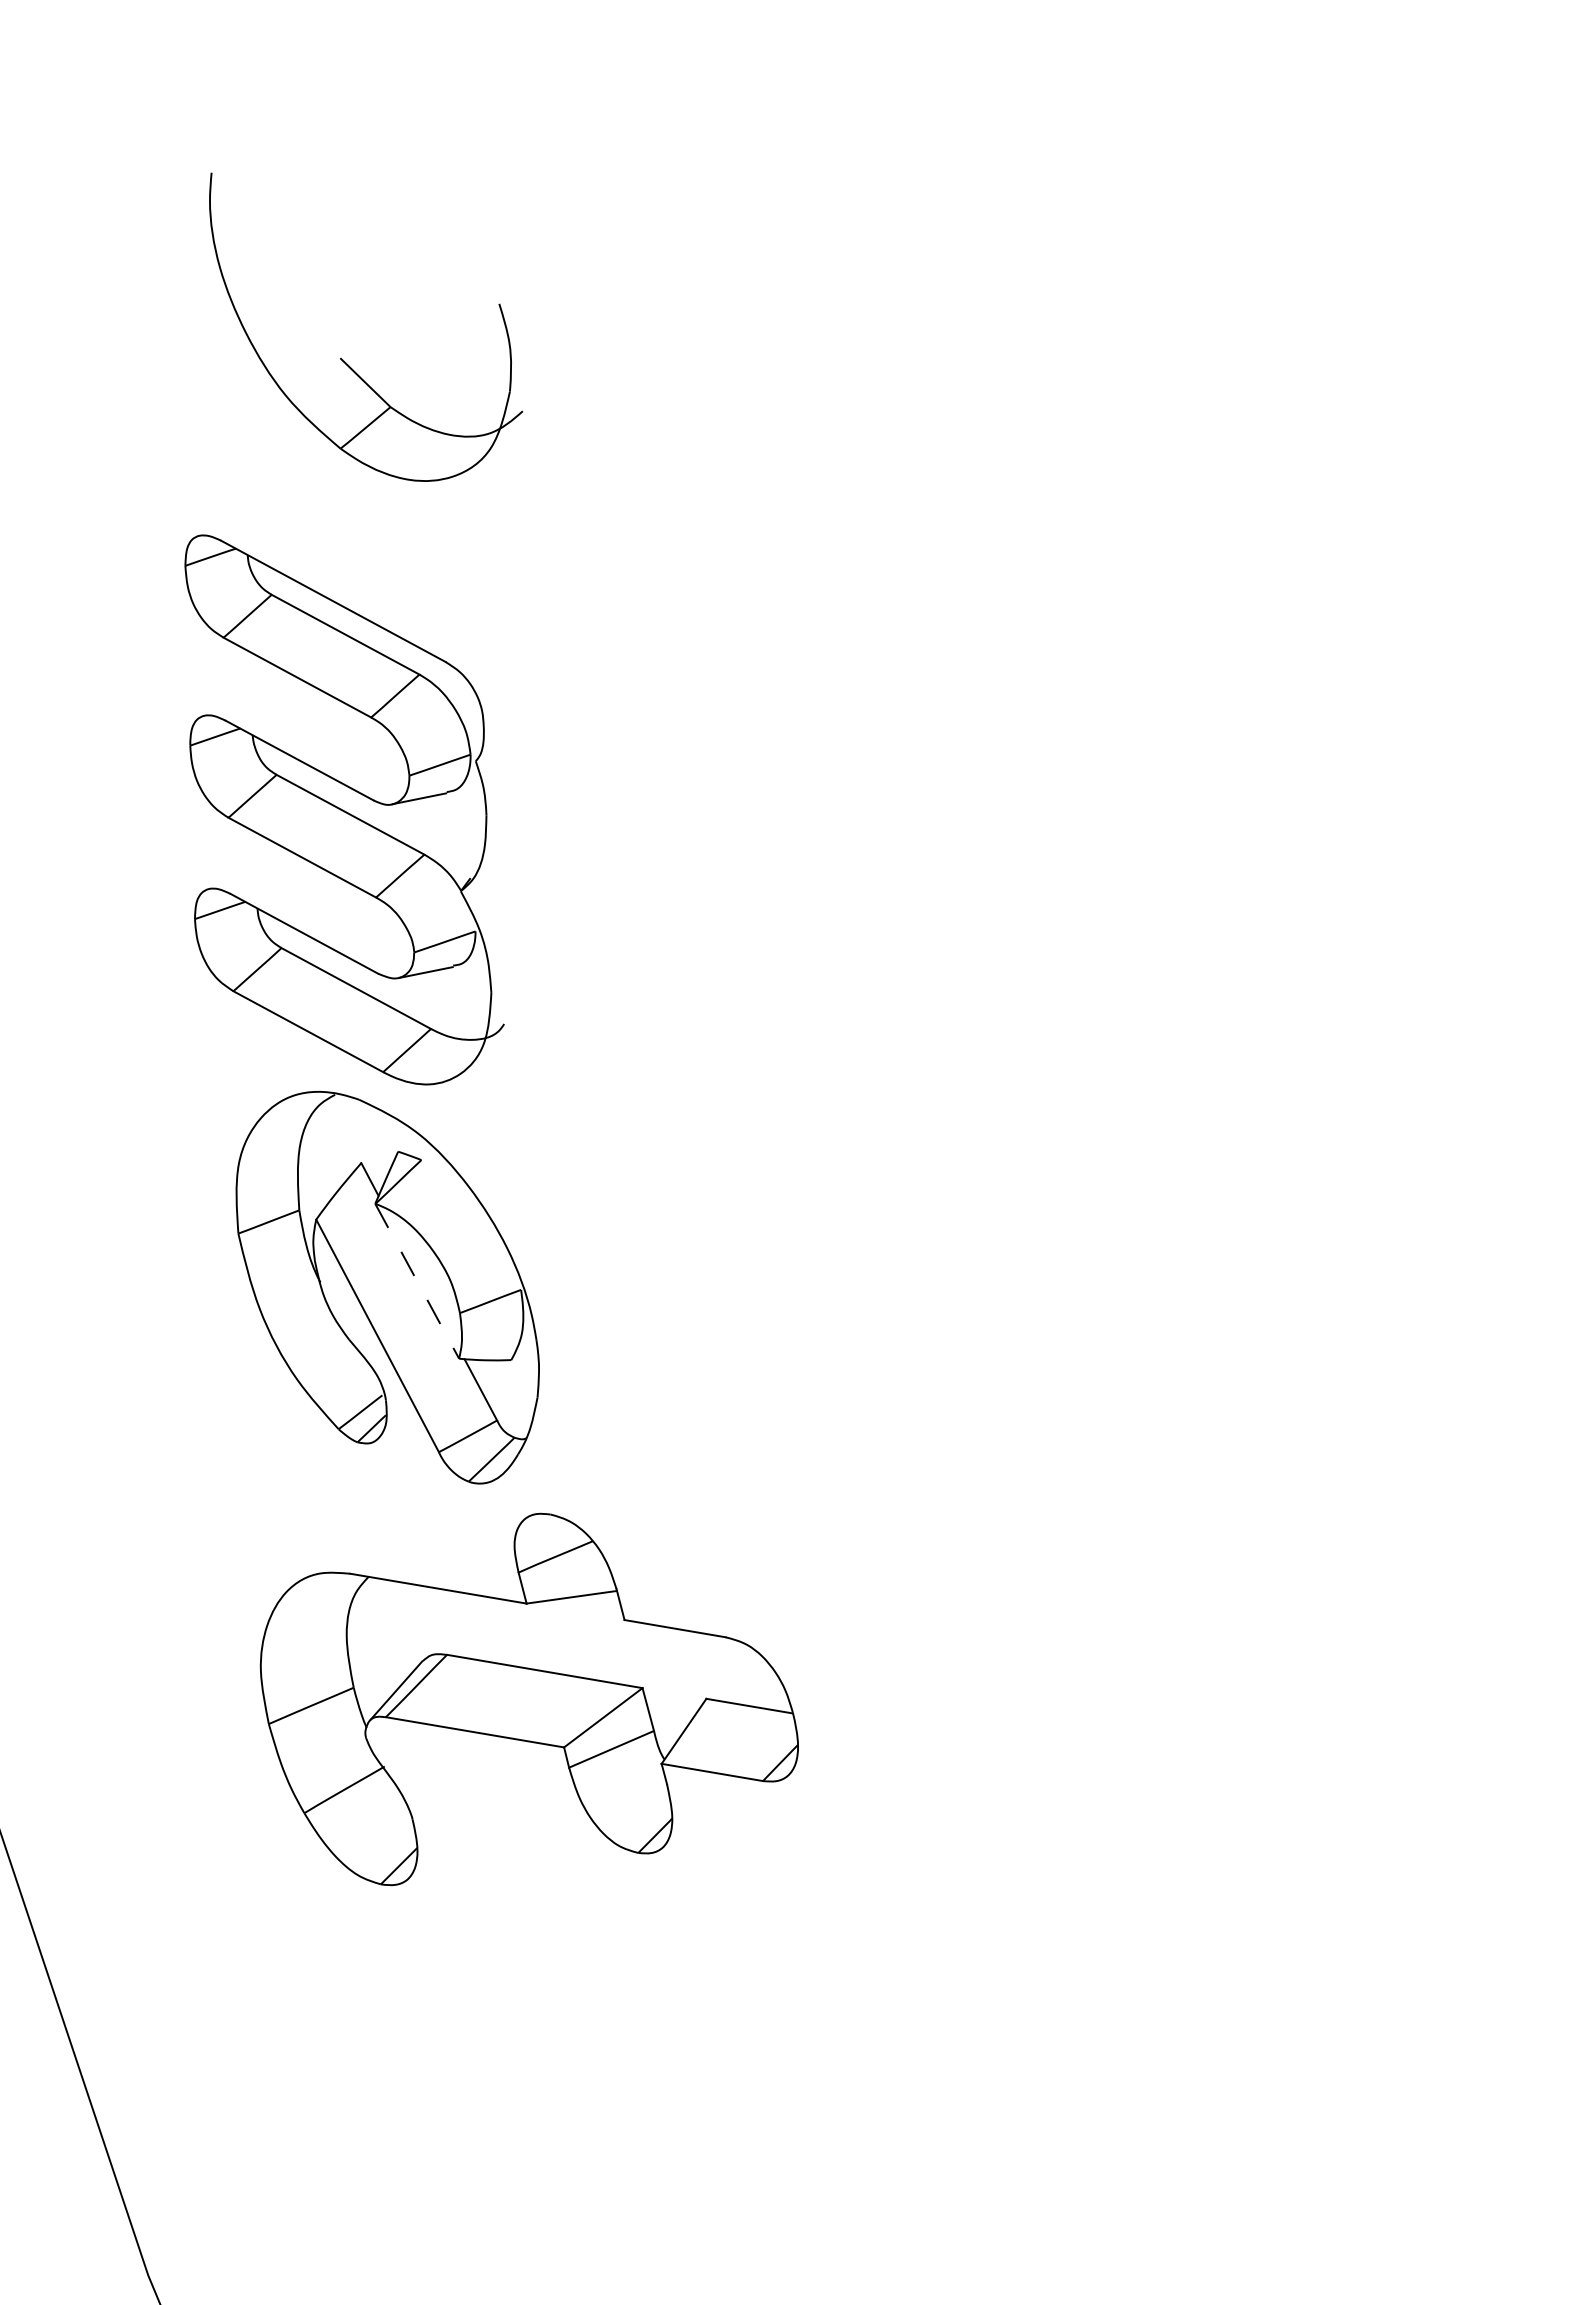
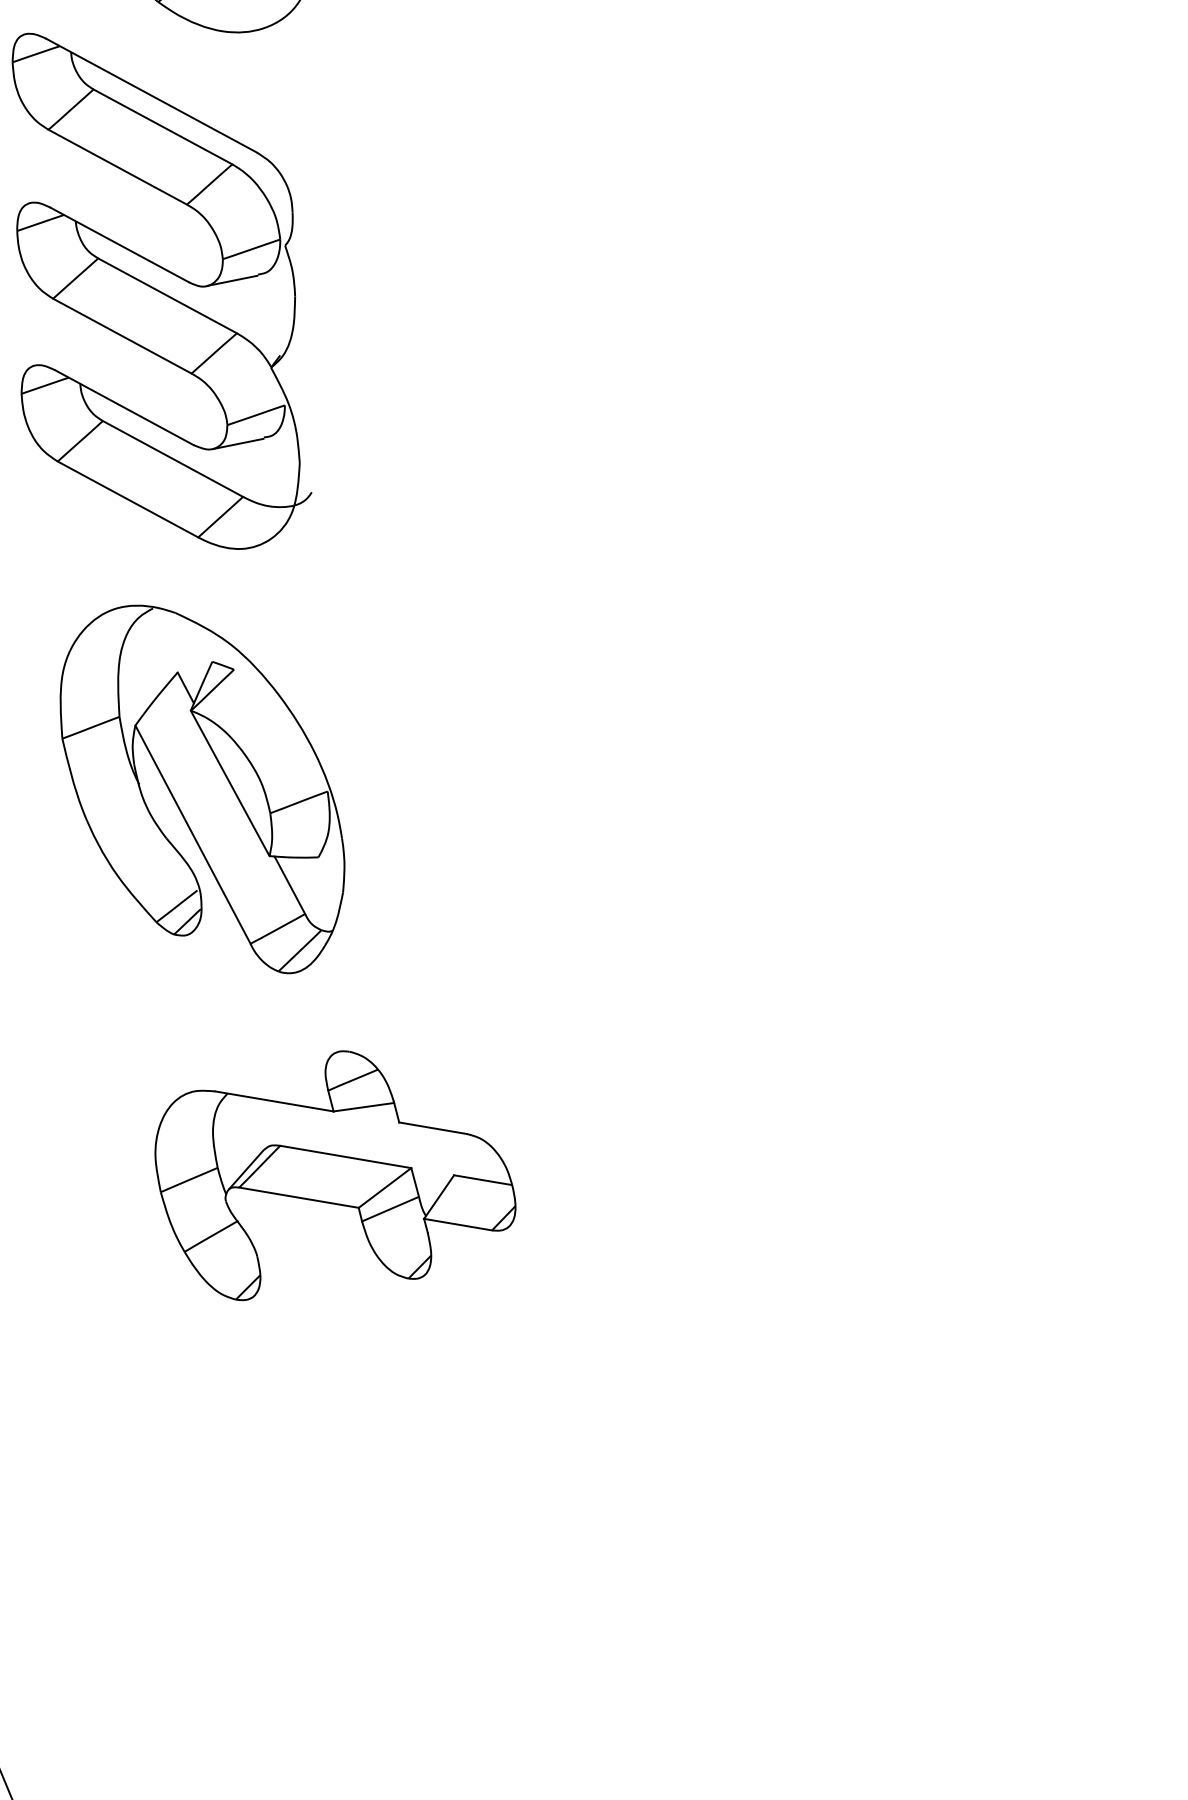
part: (344, 809) -> (161, 290), moved
line: (417, 1281) -> (230, 783), dashed -> solid
part: (529, 1698) -> (335, 1174), size x0.71

